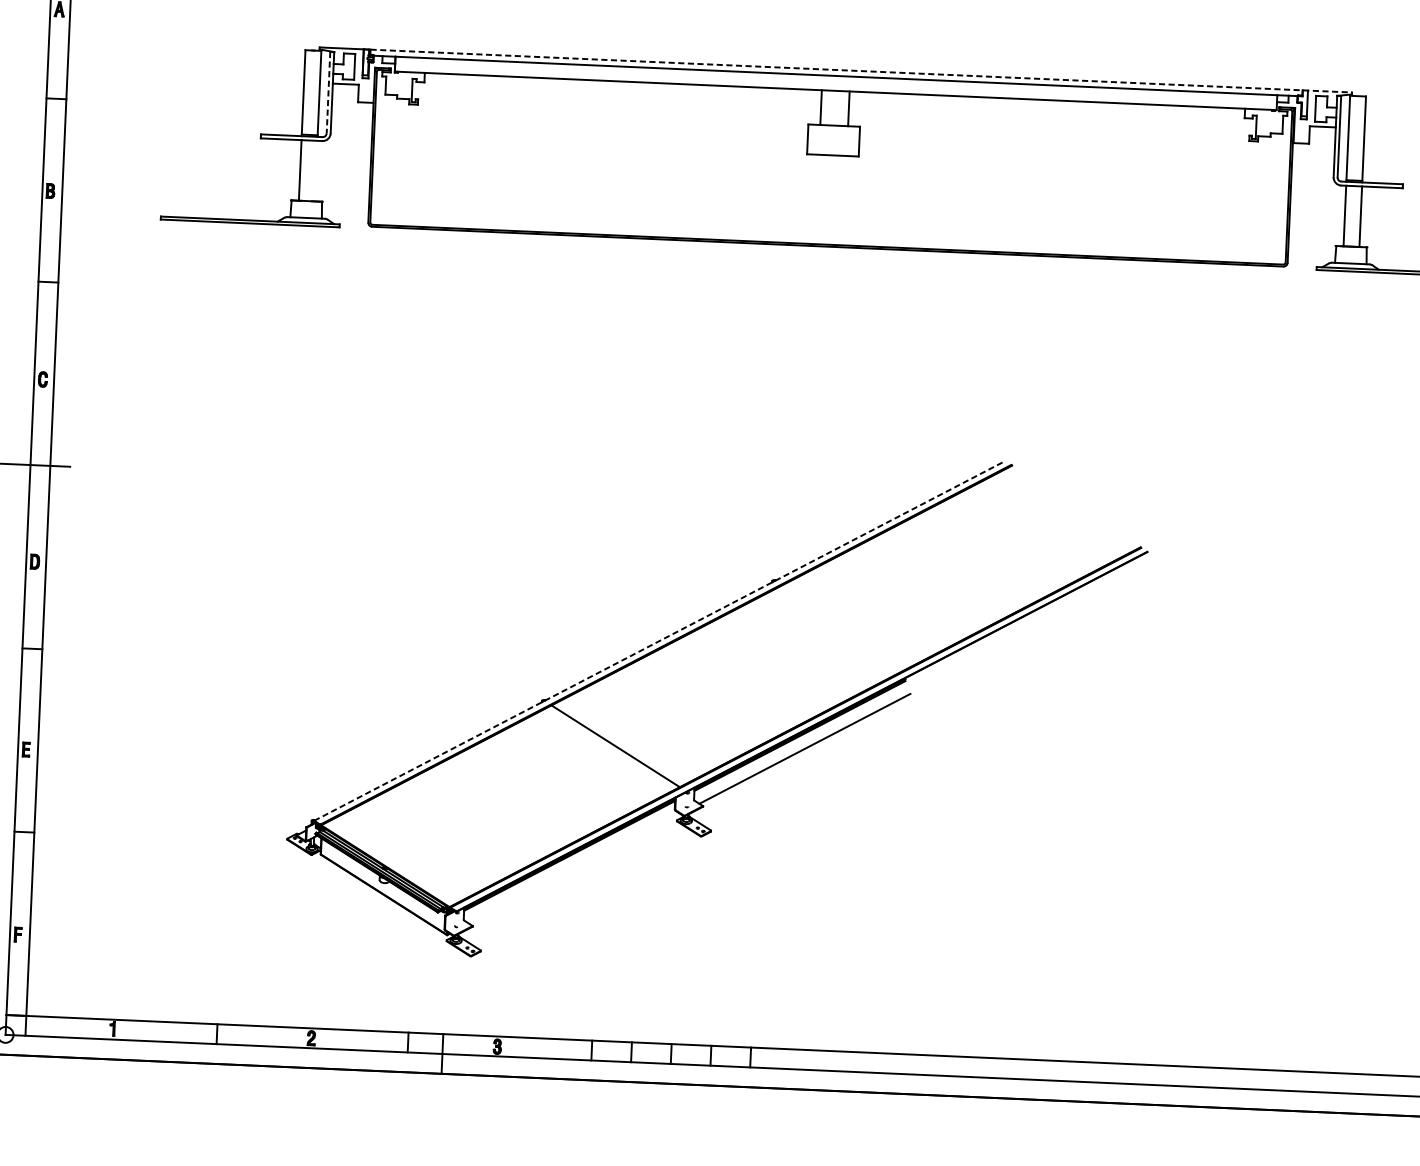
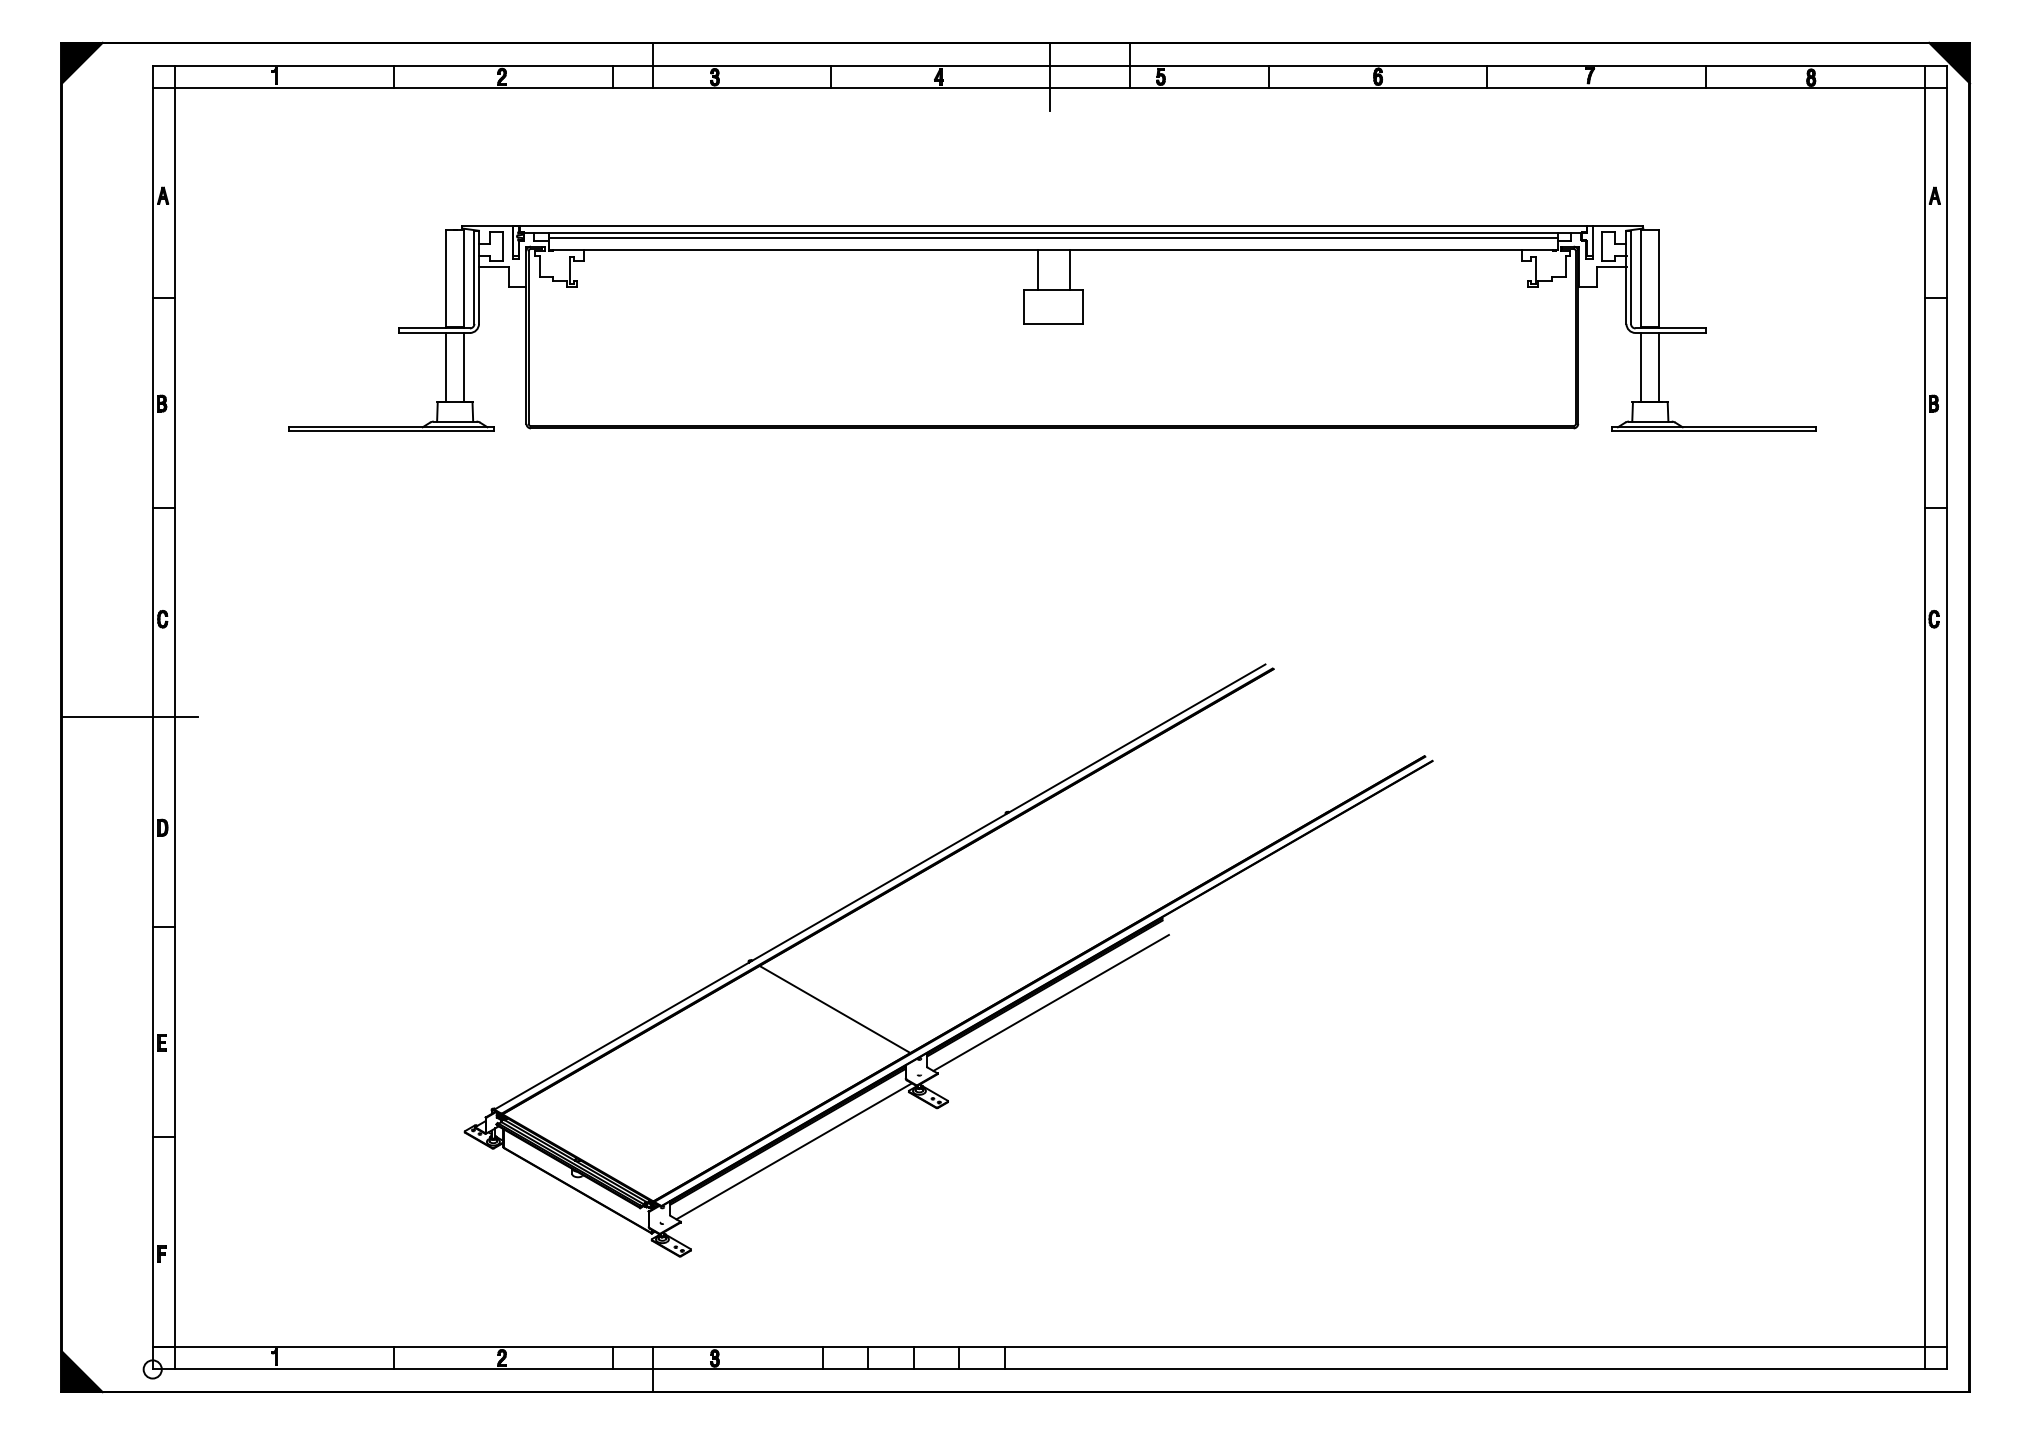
line: (861, 71) -> (1082, 226), dashed -> solid
line: (836, 79) -> (1053, 237), added
line: (328, 92) -> (474, 277), dashed -> solid
line: (316, 171) -> (464, 367), added
line: (660, 640) -> (880, 886), dashed -> solid
line: (574, 868) -> (793, 1151), added

